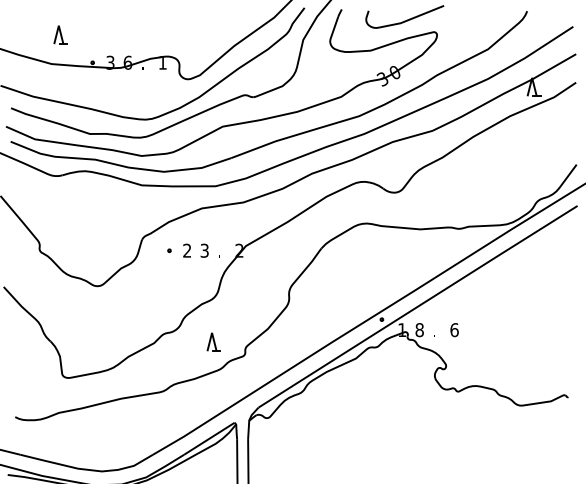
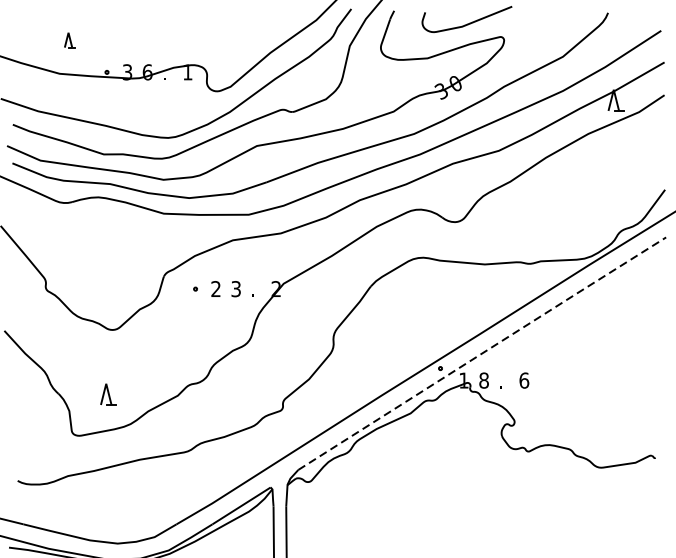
part: (60, 34) -> (69, 39), size x0.7
line: (418, 306) -> (482, 353), solid -> dashed
part: (213, 341) -> (107, 393), moved

